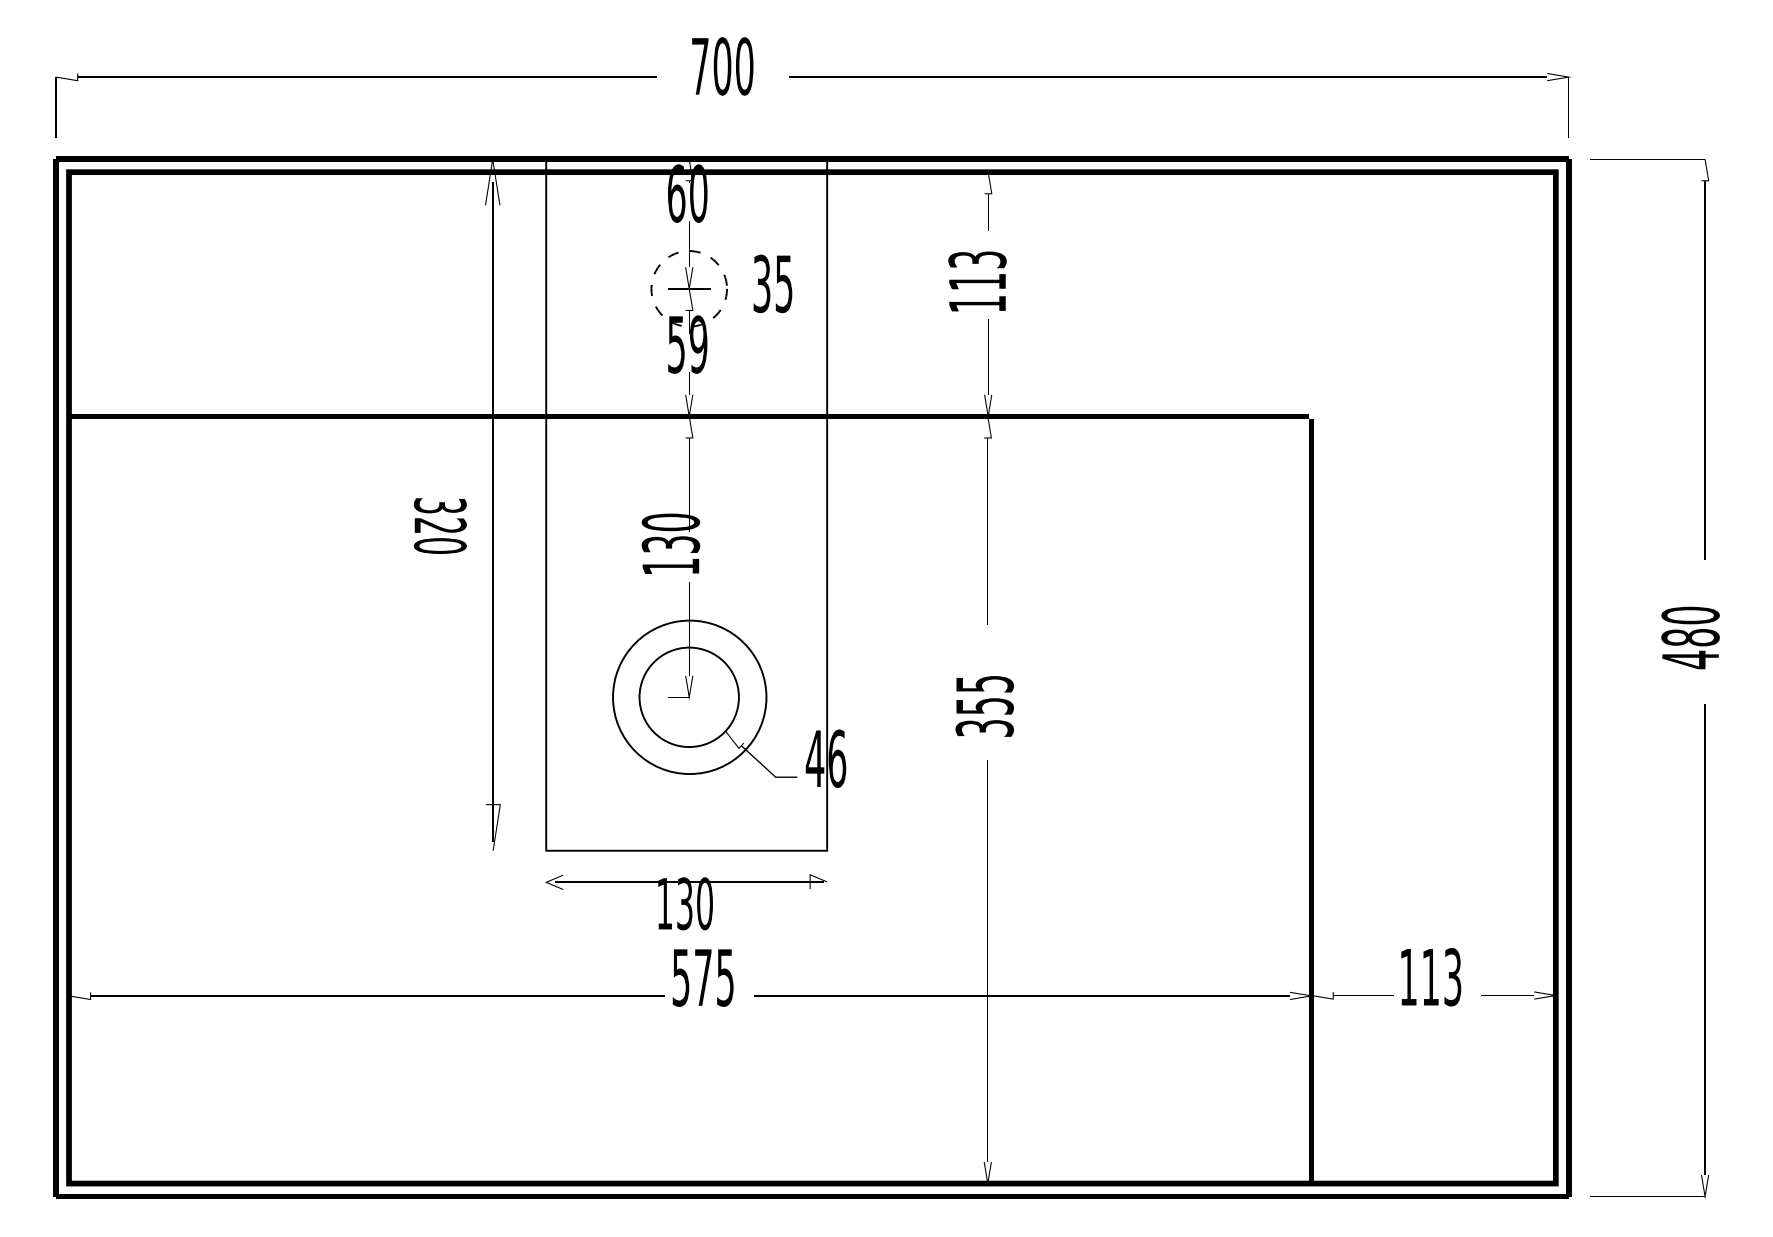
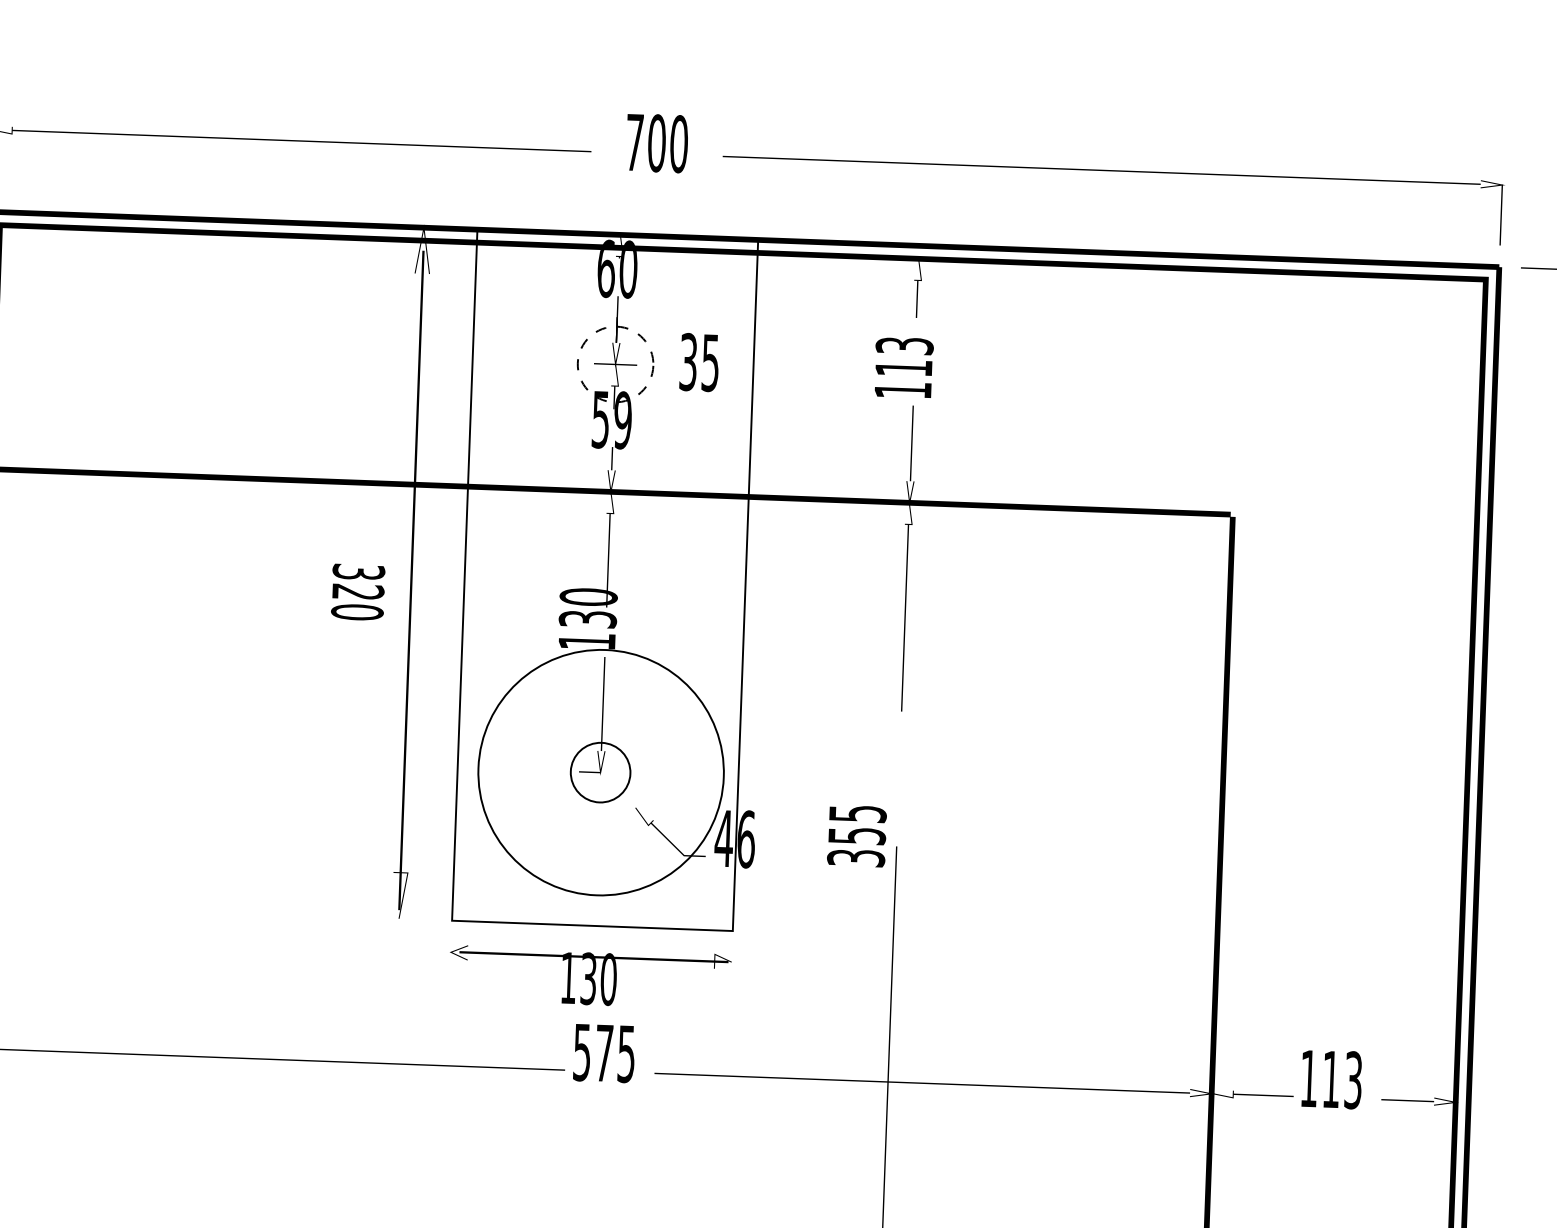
circle: (688, 697) -> (599, 772), size x0.6
circle: (689, 697) -> (600, 772), size x1.6
text: (984, 706) -> (856, 836), moved

